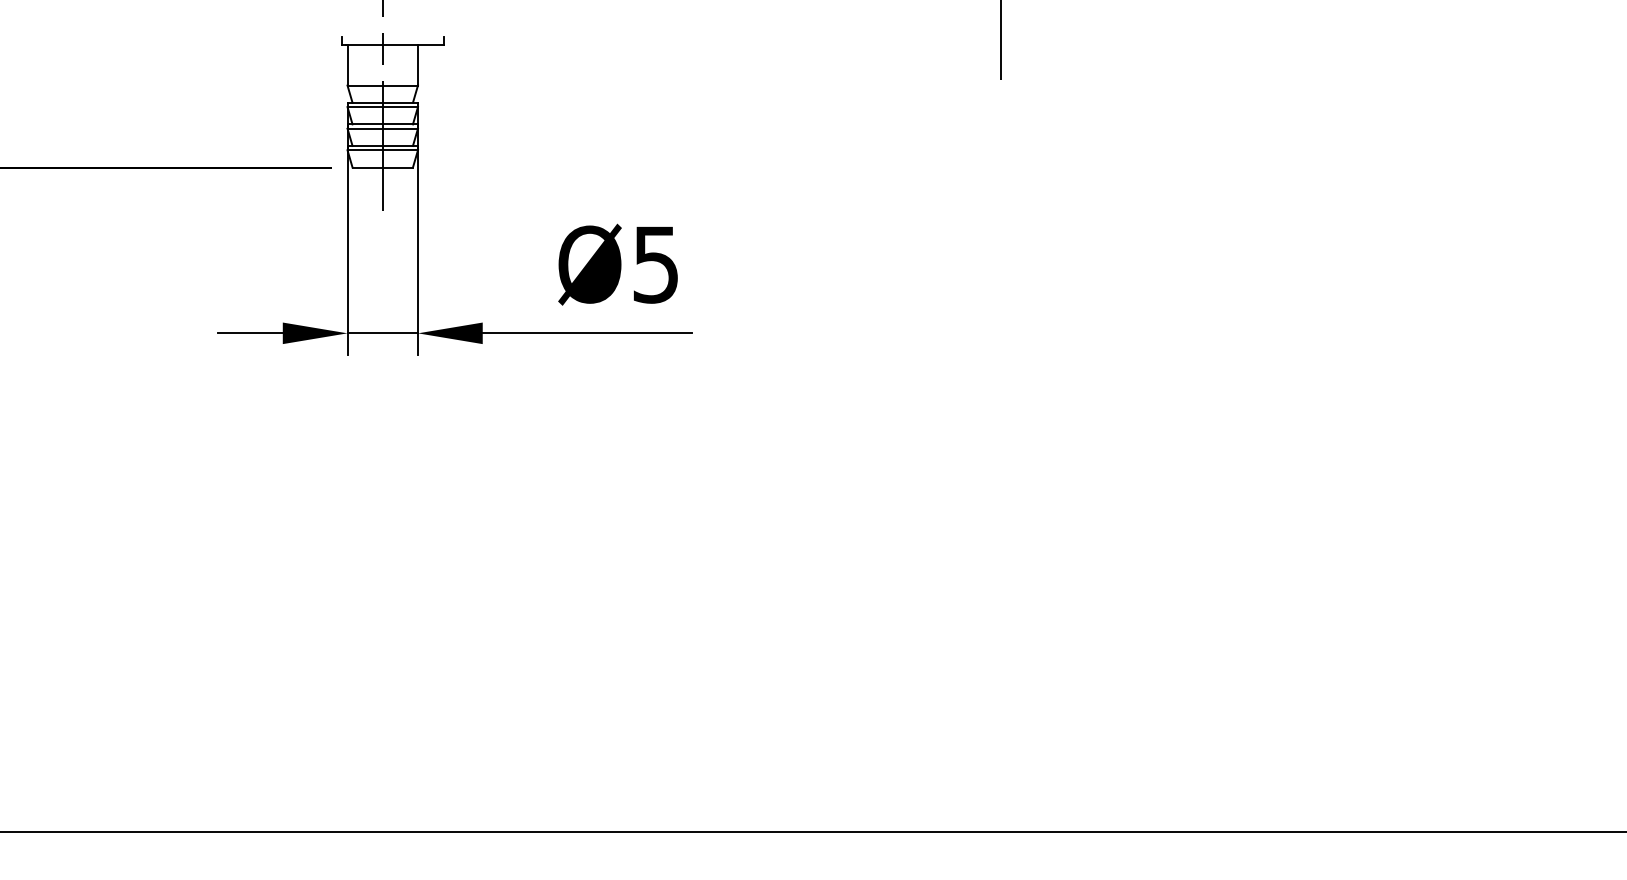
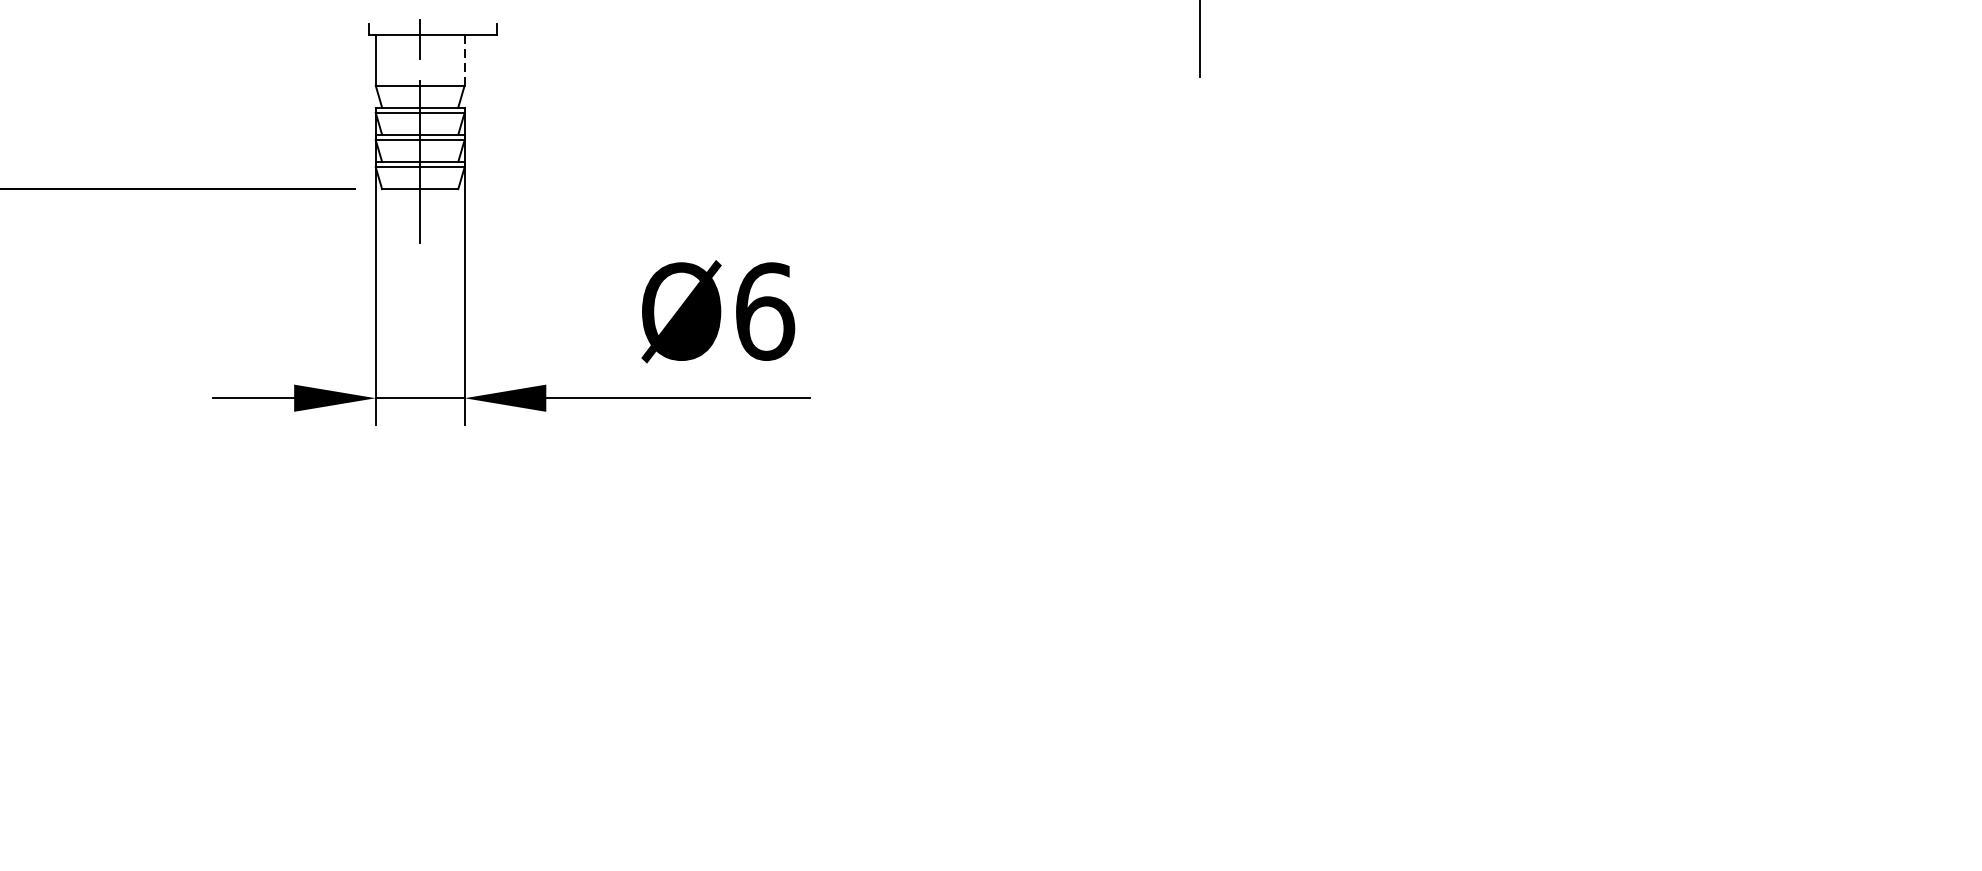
line: (418, 64) -> (465, 59), solid -> dashed
text: (656, 264) -> (765, 311), Ø5 -> Ø6

